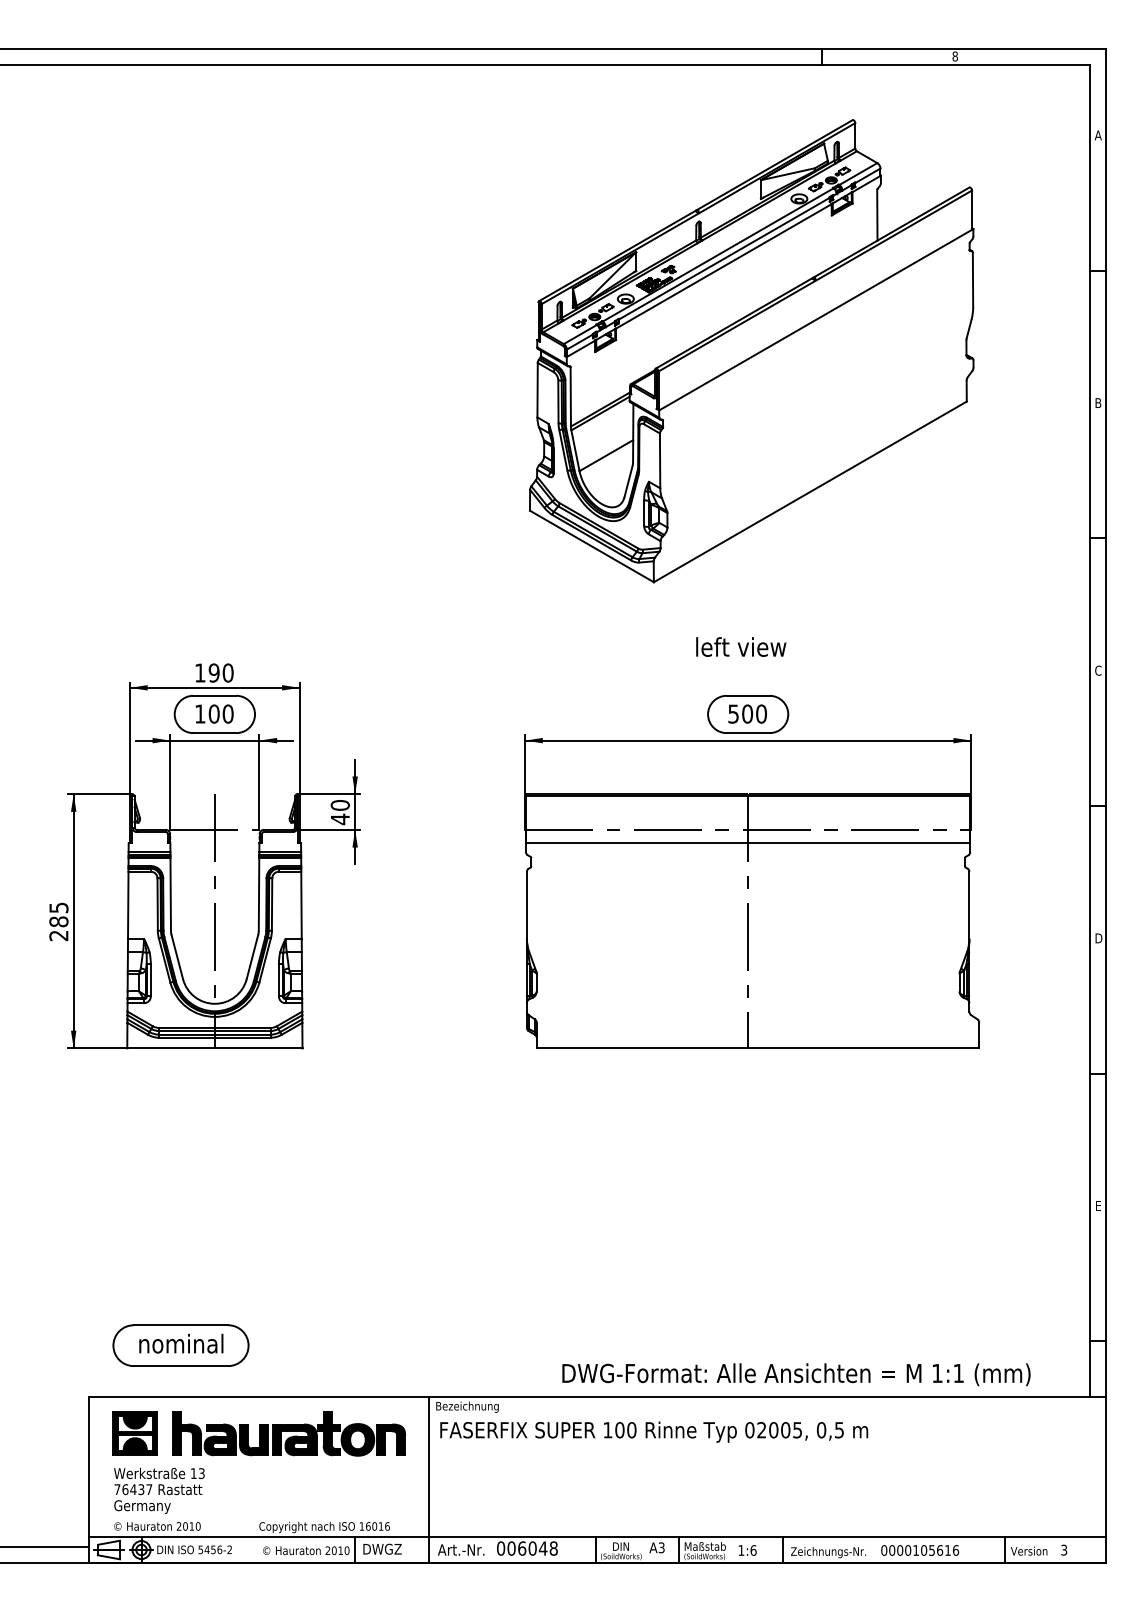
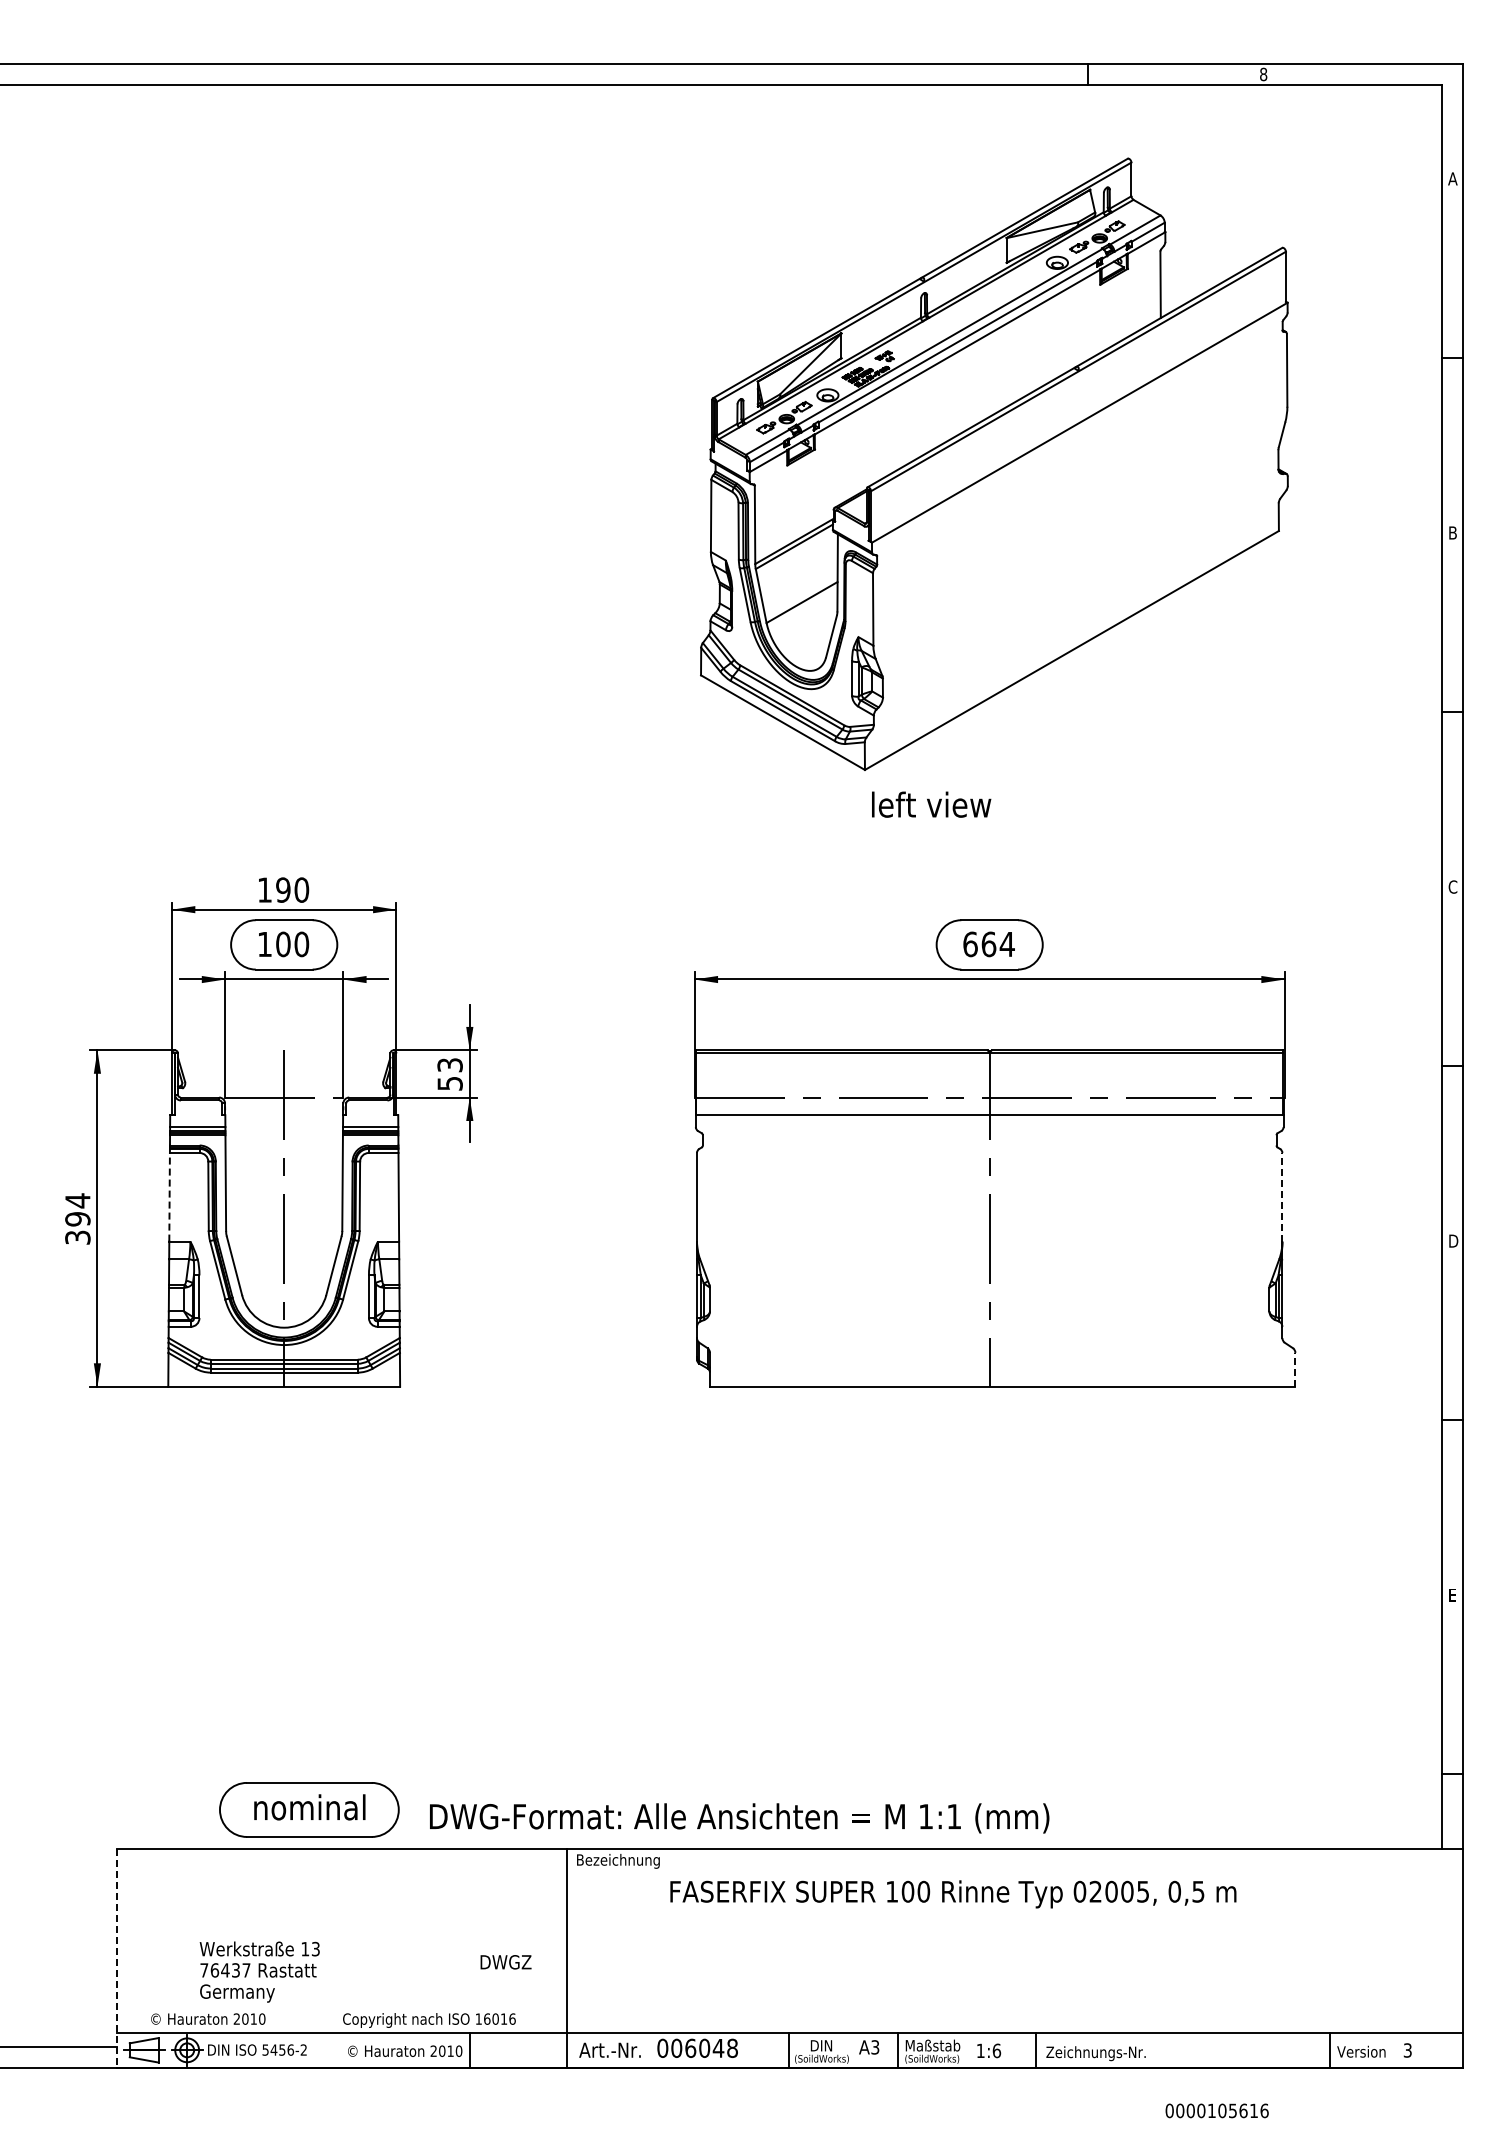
text: (741, 646) -> (931, 804), moved
text: (747, 714) -> (988, 944), 500 -> 664
text: (339, 812) -> (449, 1074), 40 -> 53
line: (128, 904) -> (169, 1196), solid -> dashed
line: (969, 904) -> (1282, 1196), solid -> dashed
text: (58, 921) -> (77, 1218), 285 -> 394
line: (979, 1035) -> (1295, 1369), solid -> dashed
part: (181, 1345) -> (309, 1809), moved
text: (796, 1374) -> (739, 1818), moved
text: (654, 1432) -> (953, 1894), moved
part: (134, 1433) -> (178, 1895), removed
part: (289, 1433) -> (382, 1896), removed
line: (88, 1480) -> (117, 1958), solid -> dashed
text: (159, 1490) -> (259, 1971), moved
text: (382, 1549) -> (505, 1962), moved
text: (919, 1550) -> (1216, 2110), moved

